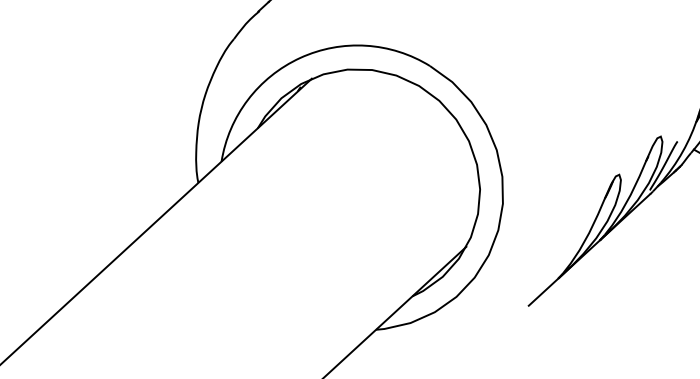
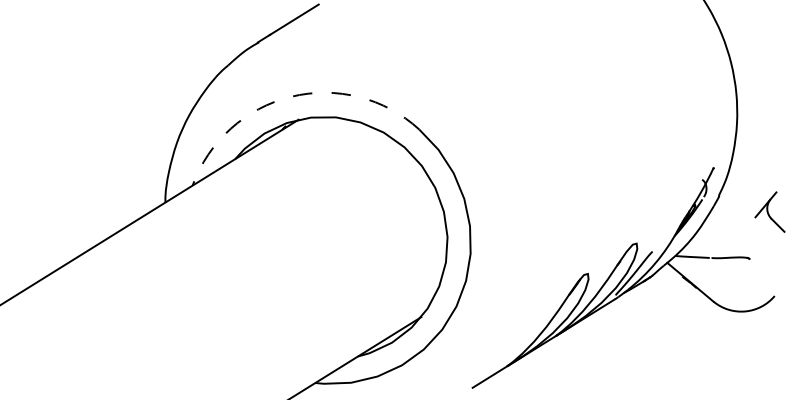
arc: (299, 57) -> (290, 96), solid -> dashed

